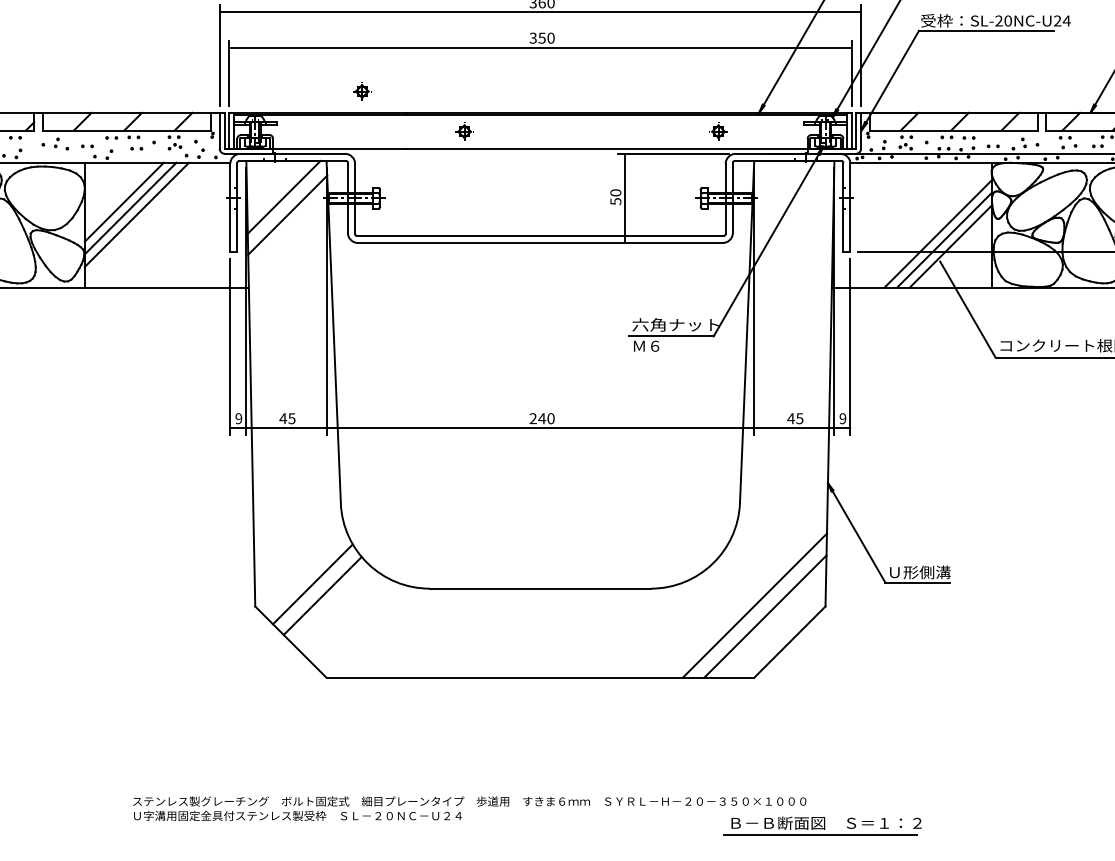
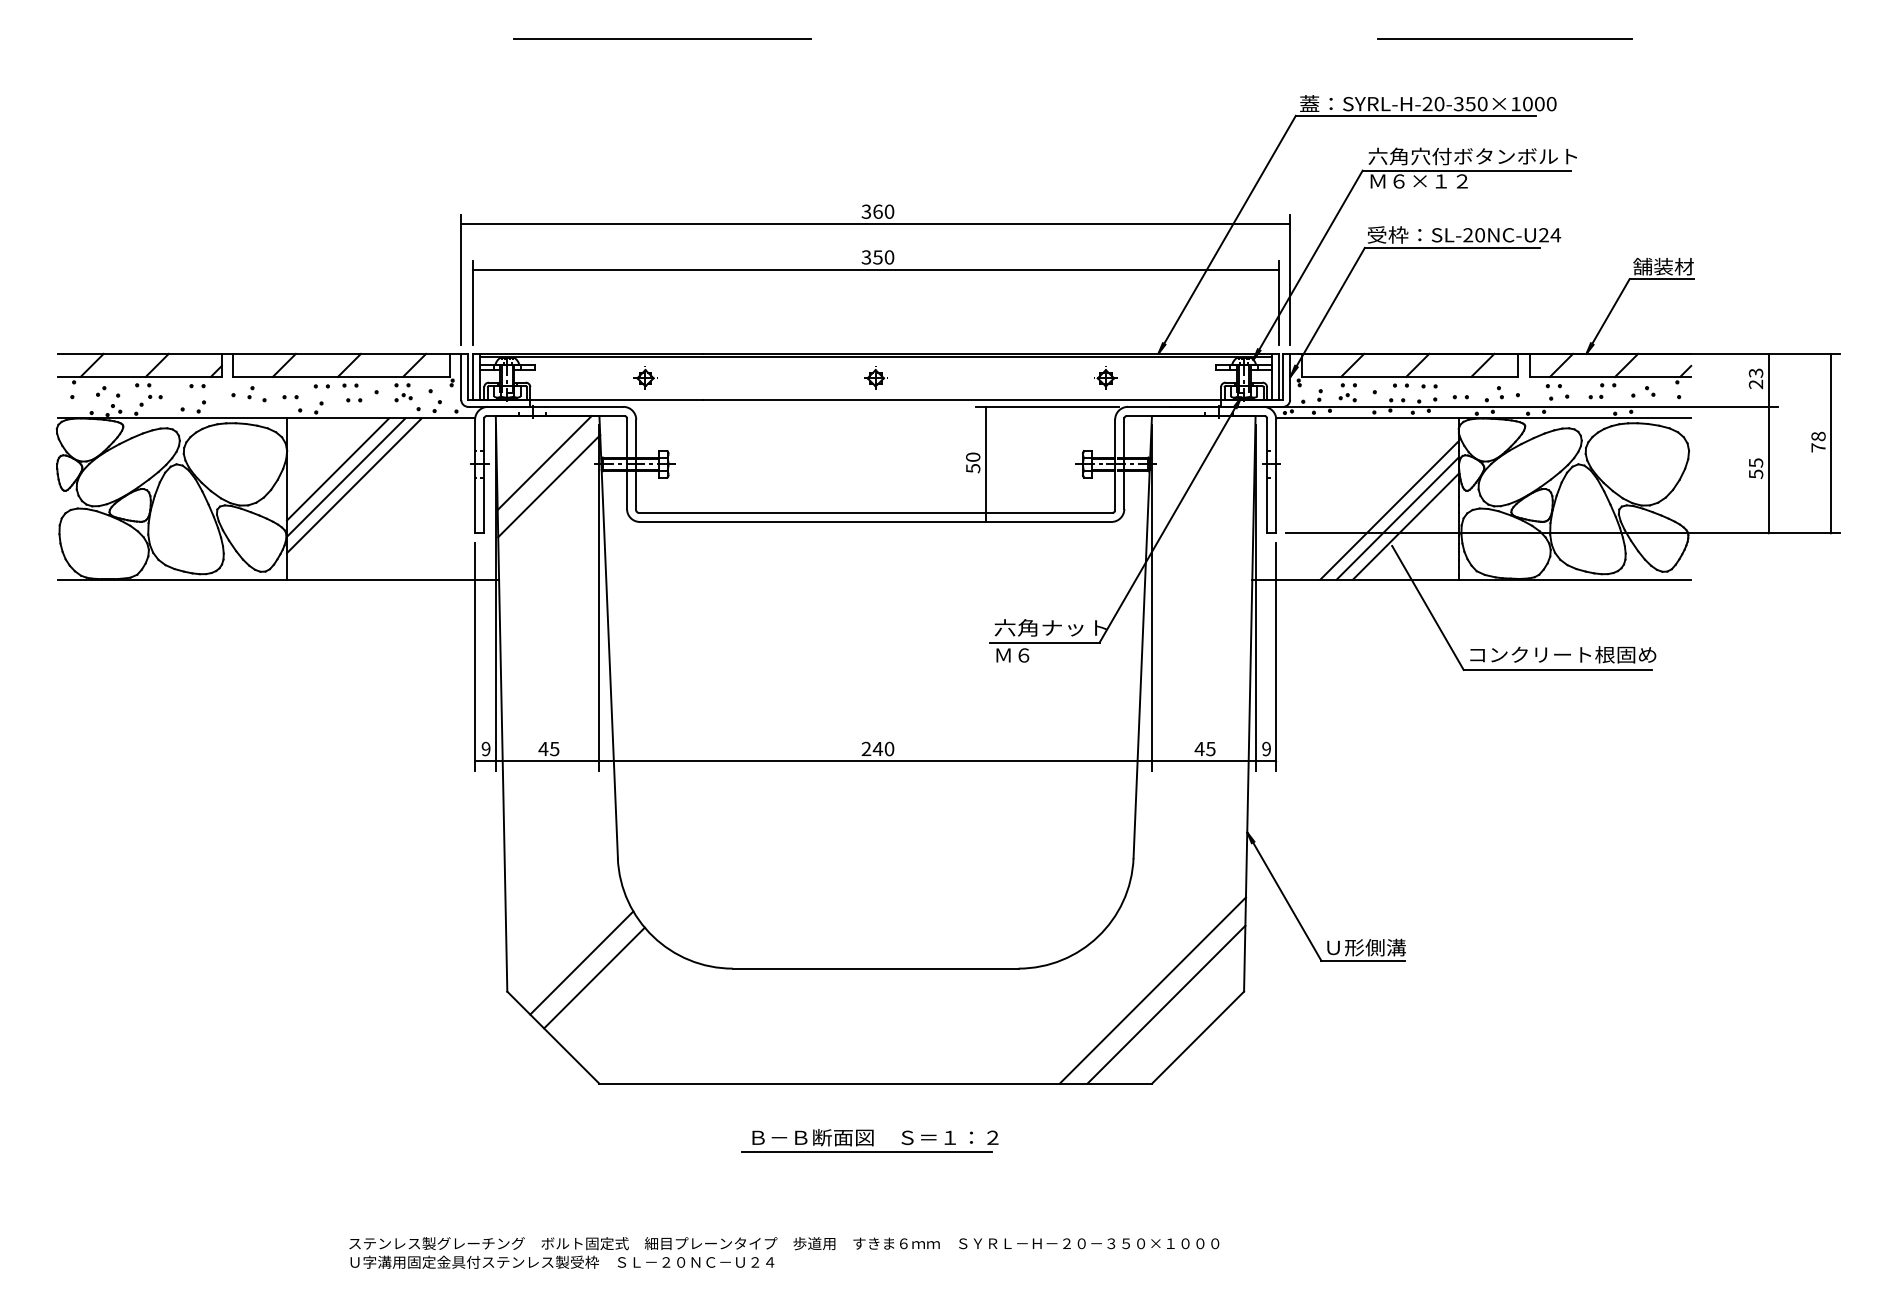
part: (362, 90) -> (645, 377), moved
part: (464, 131) -> (875, 377), moved
part: (821, 825) -> (869, 1140), moved

